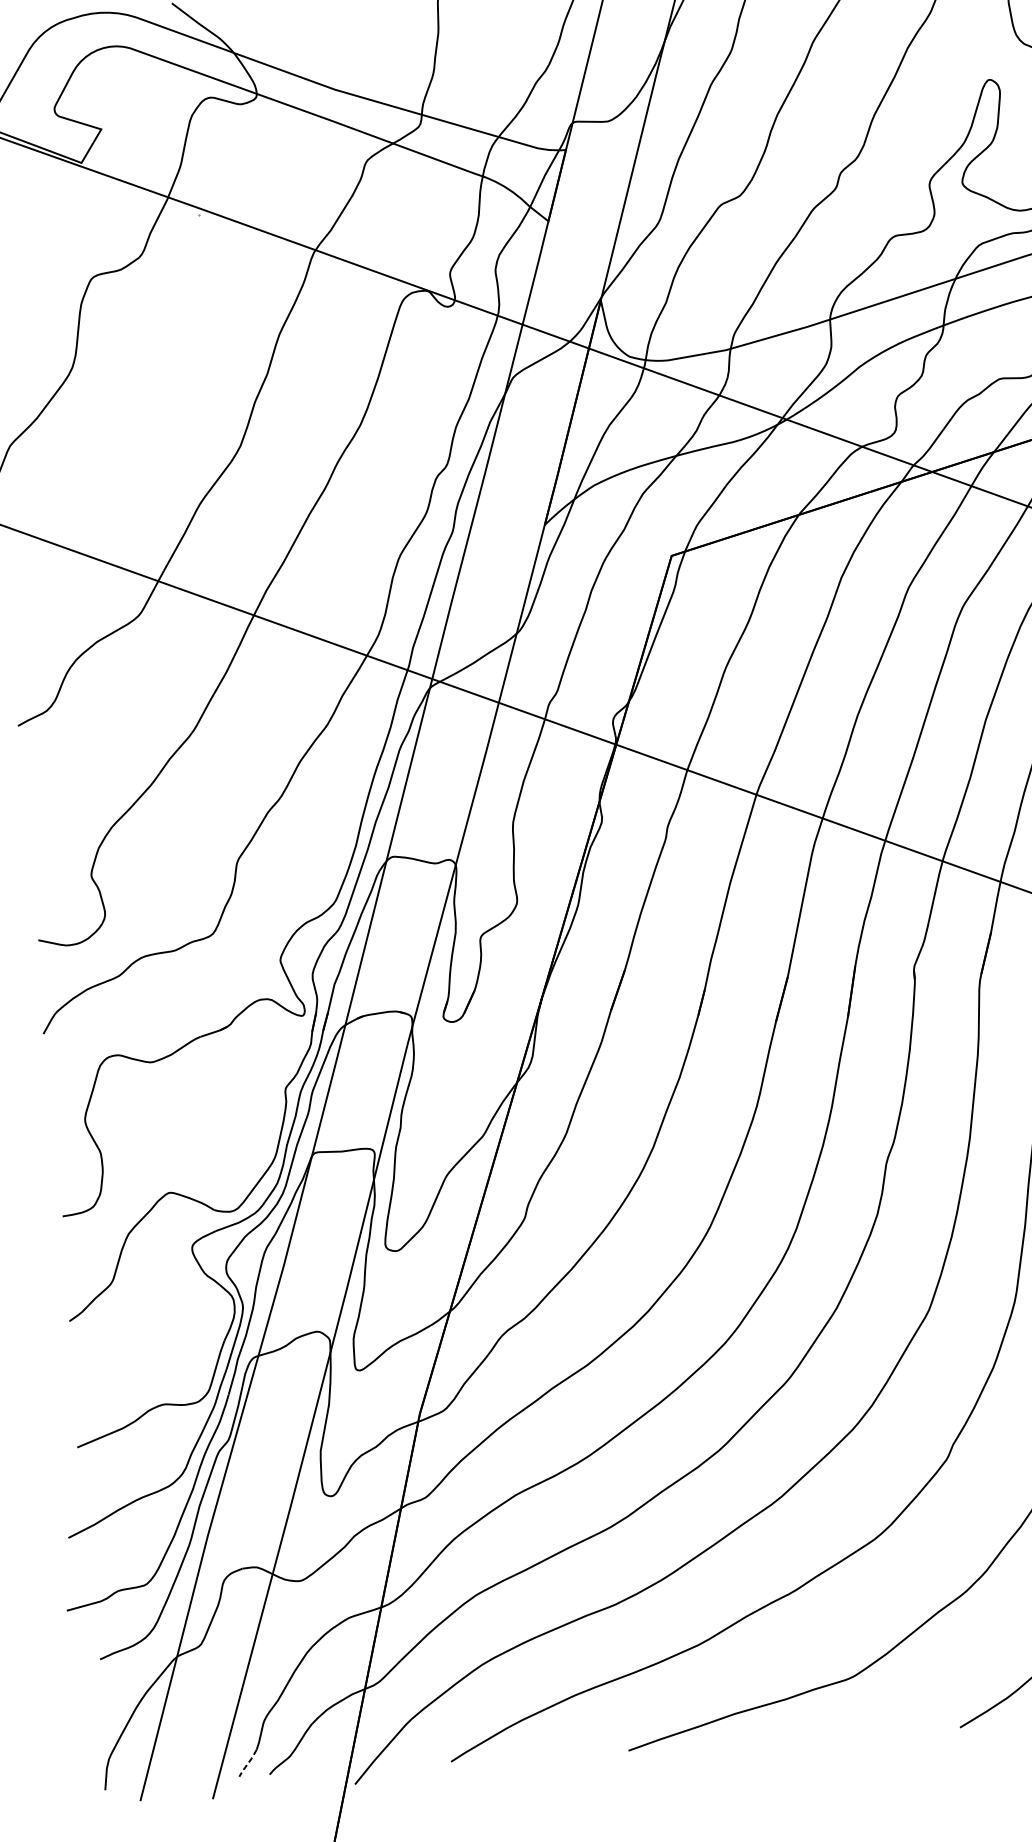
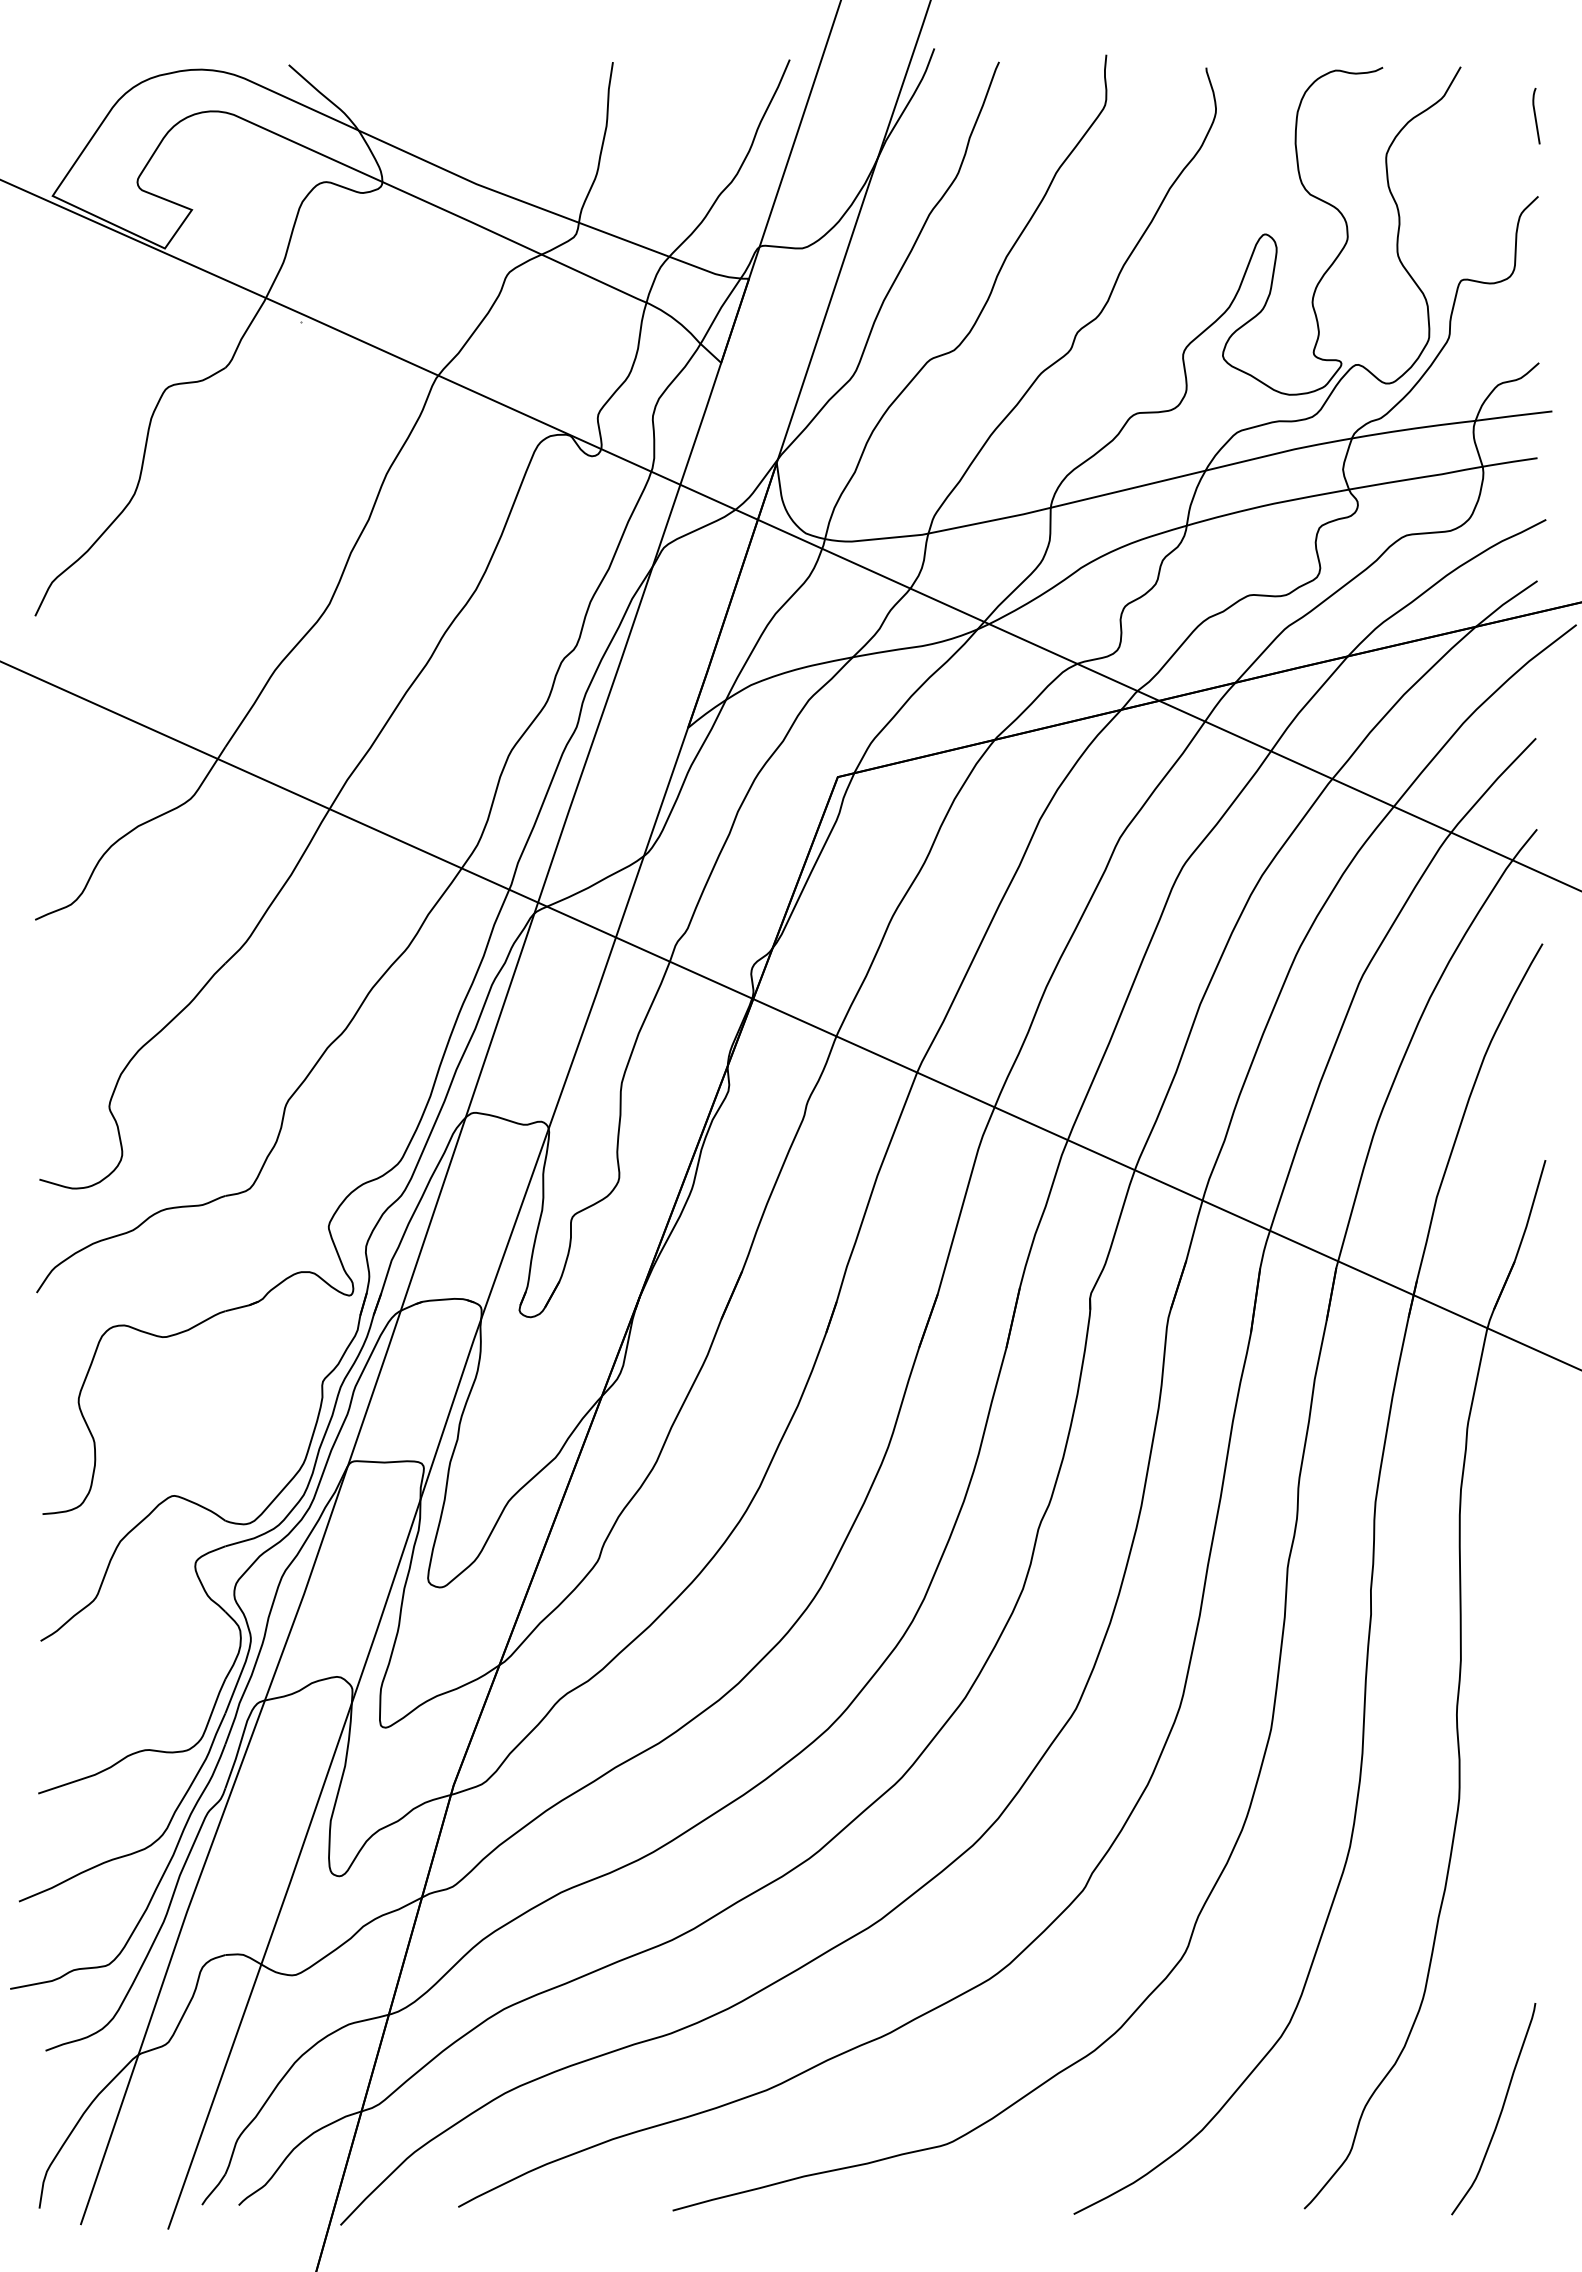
line: (247, 1763) -> (213, 2190), dashed -> solid

